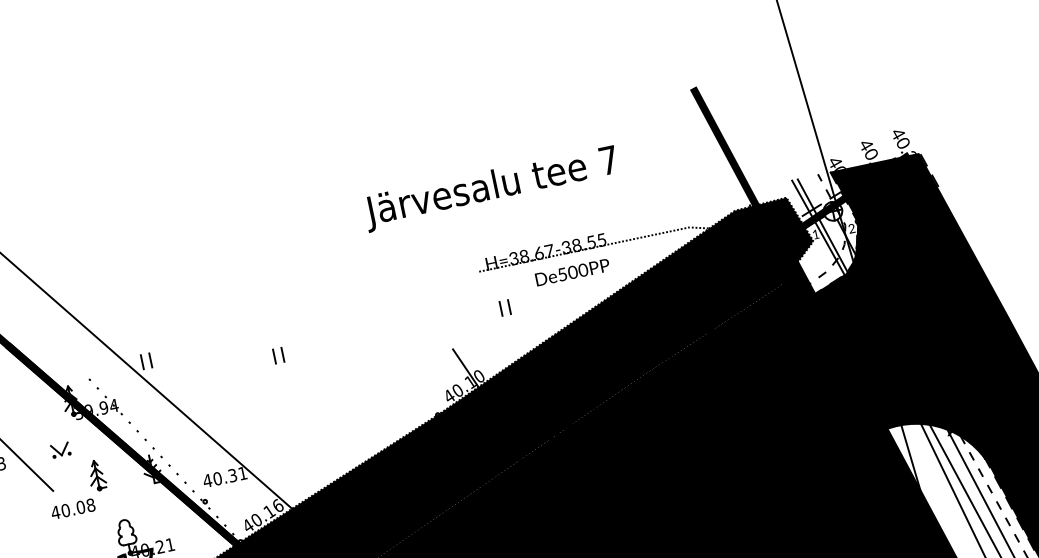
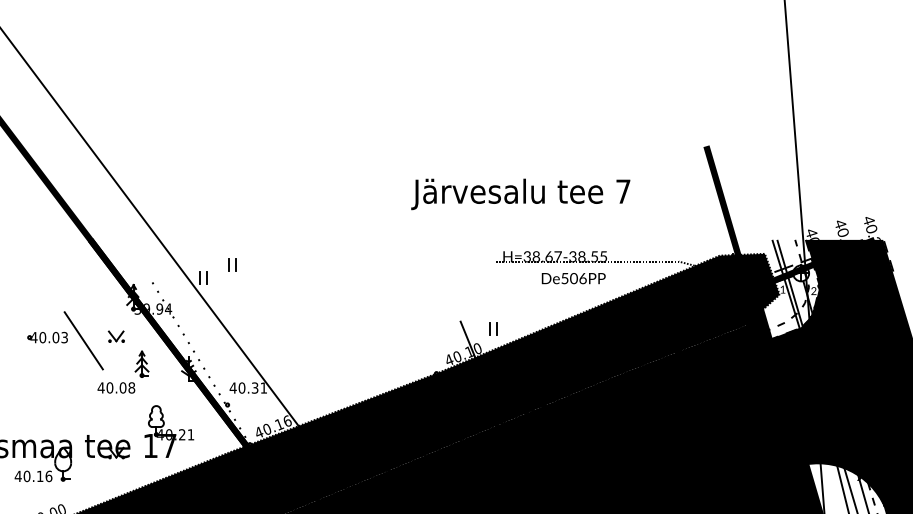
text: (582, 270) -> (582, 278), De500PP -> De506PP
part: (505, 306) -> (493, 328), moved
part: (278, 354) -> (232, 264), moved

